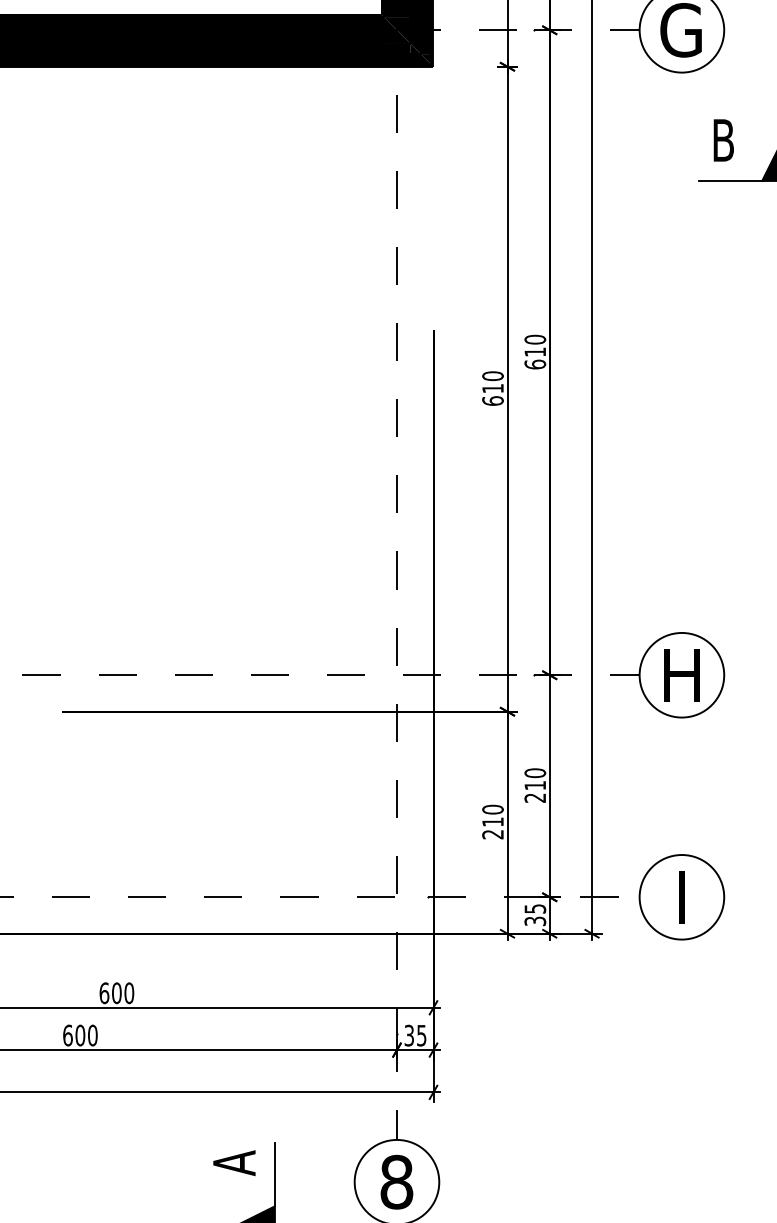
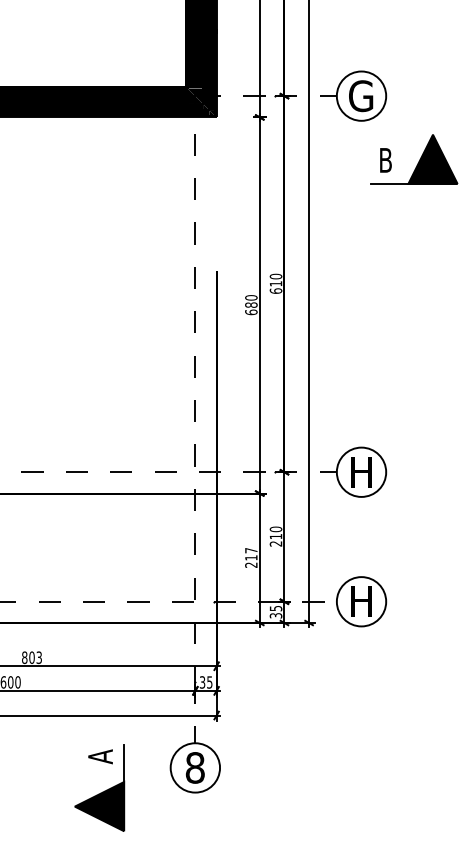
text: (493, 387) -> (251, 304), 610 -> 680
text: (493, 809) -> (251, 550), 210 -> 217
text: (681, 896) -> (361, 601), I -> H
text: (117, 992) -> (32, 657), 600 -> 803

